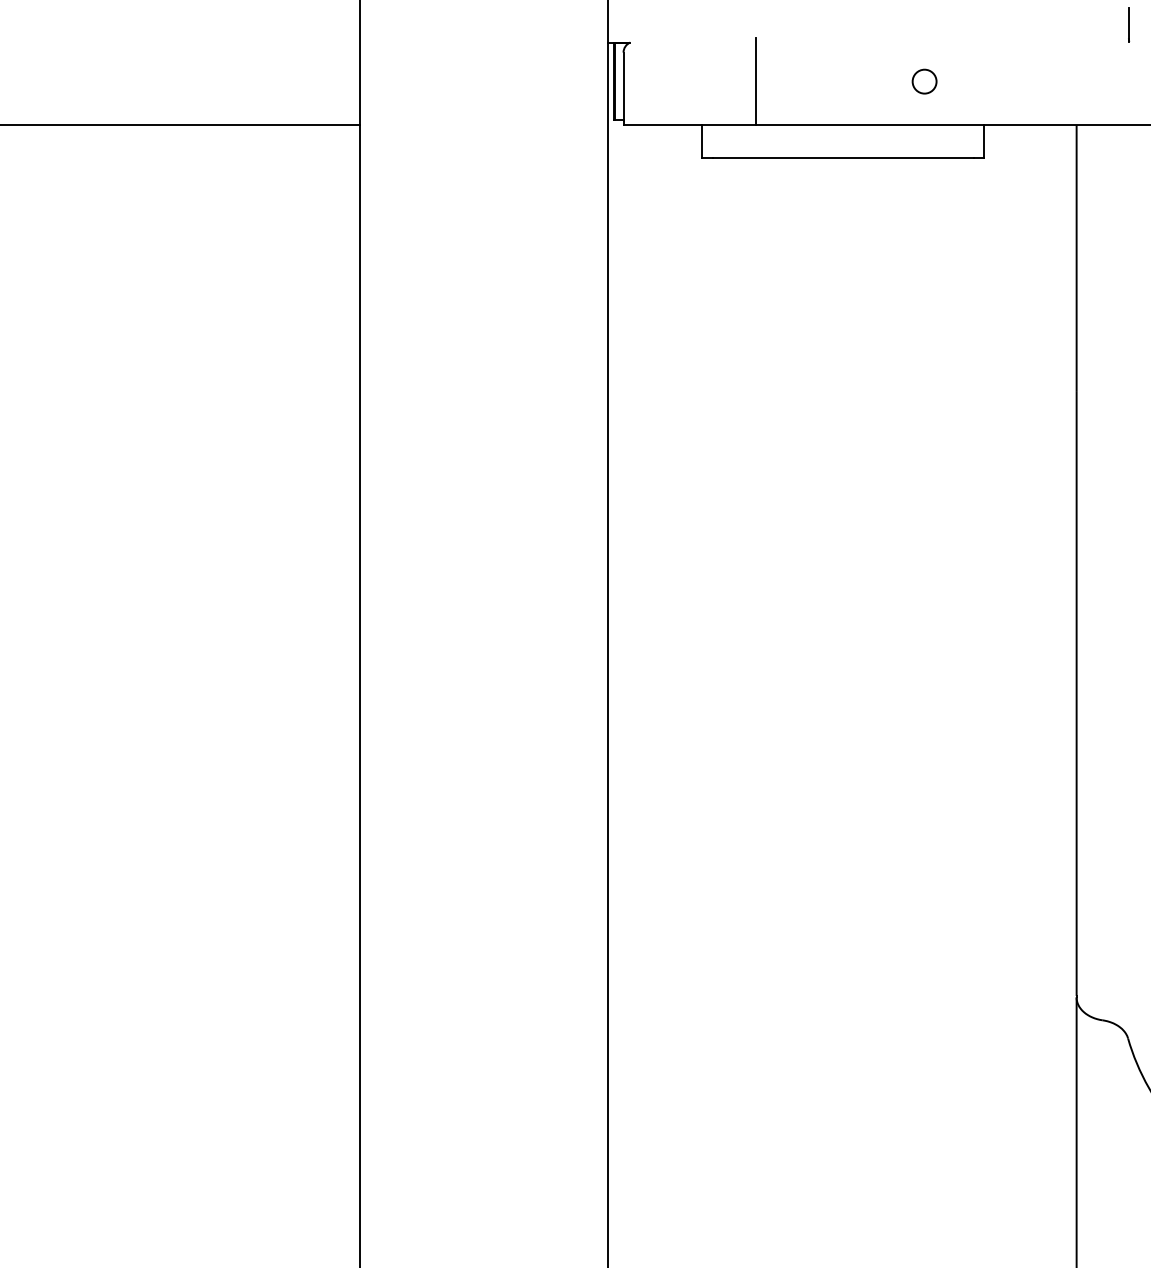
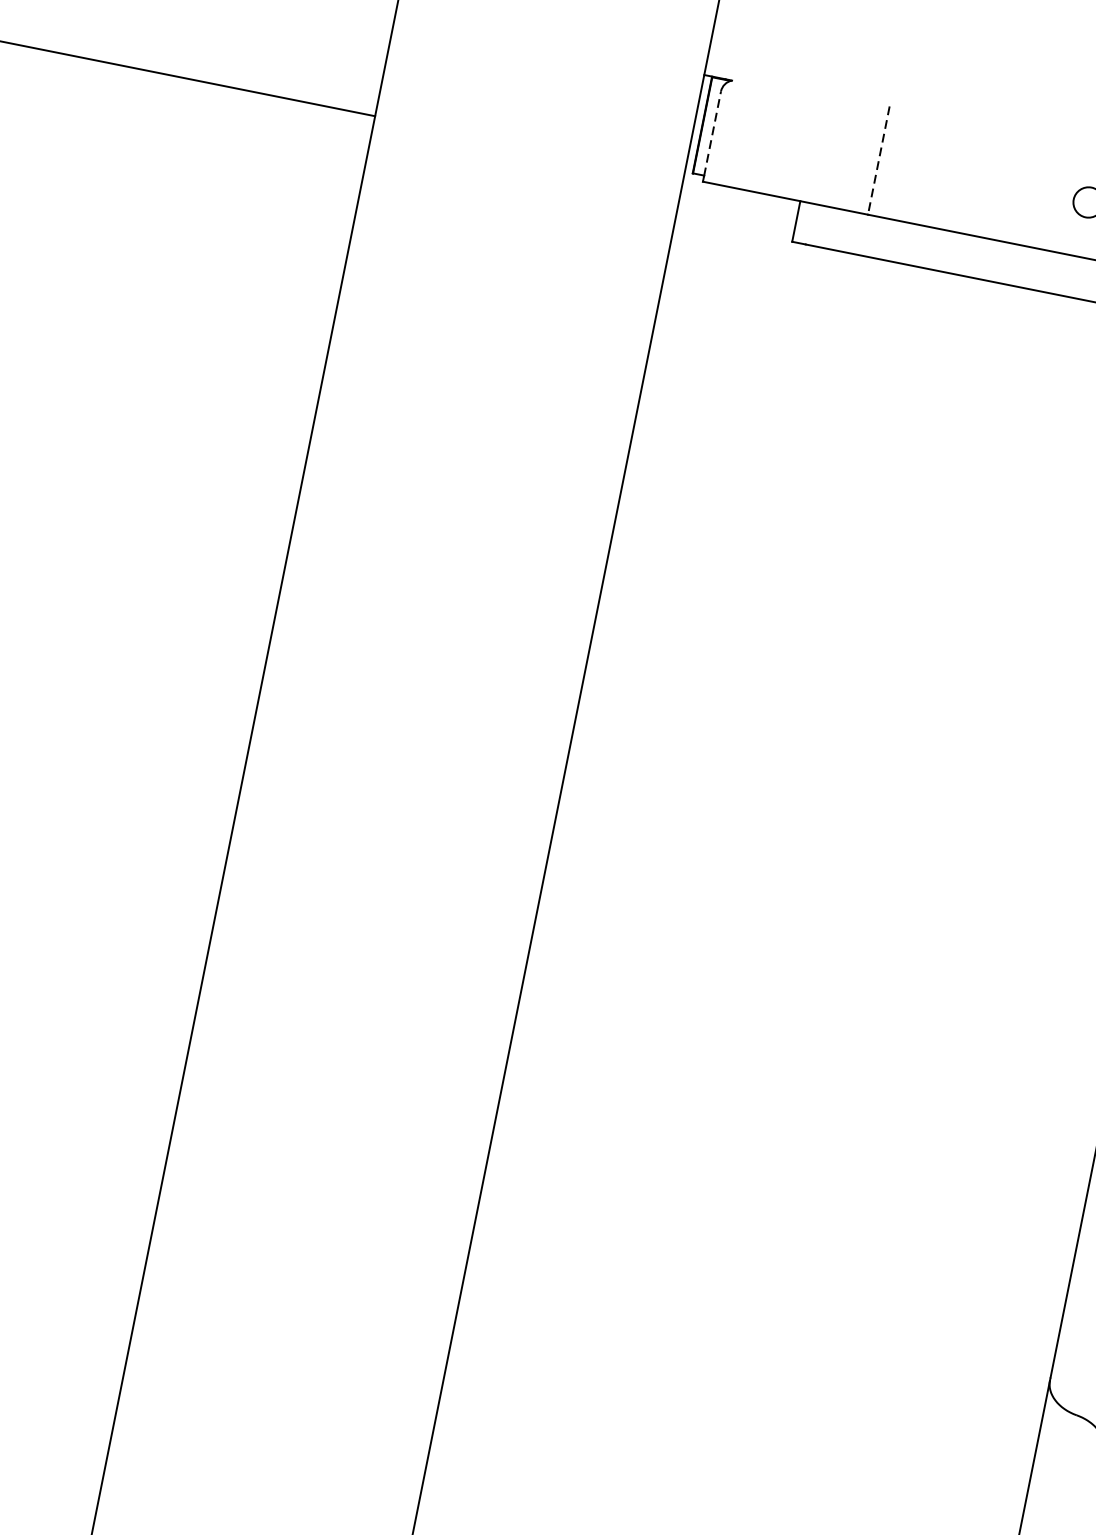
line: (756, 82) -> (879, 161), solid -> dashed
line: (623, 86) -> (712, 133), solid -> dashed

